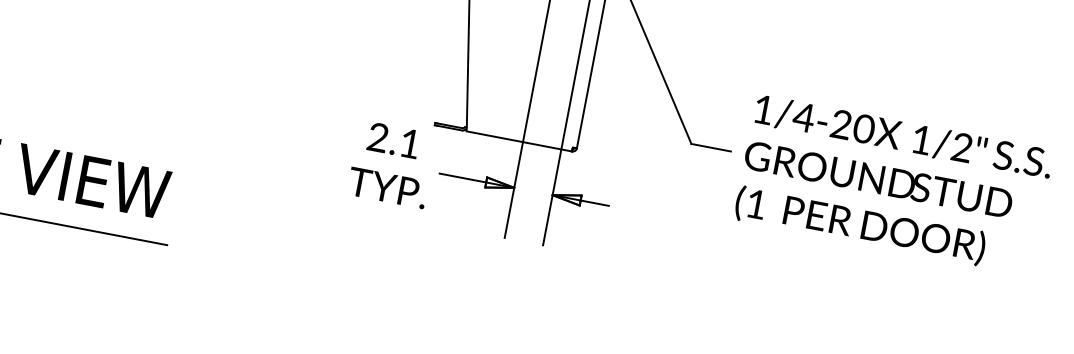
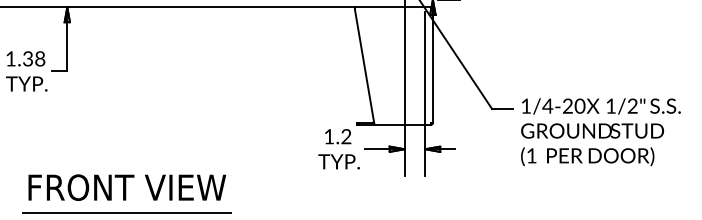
text: (393, 140) -> (337, 136), 2.1 -> 1.2
text: (892, 185) -> (600, 132), moved

